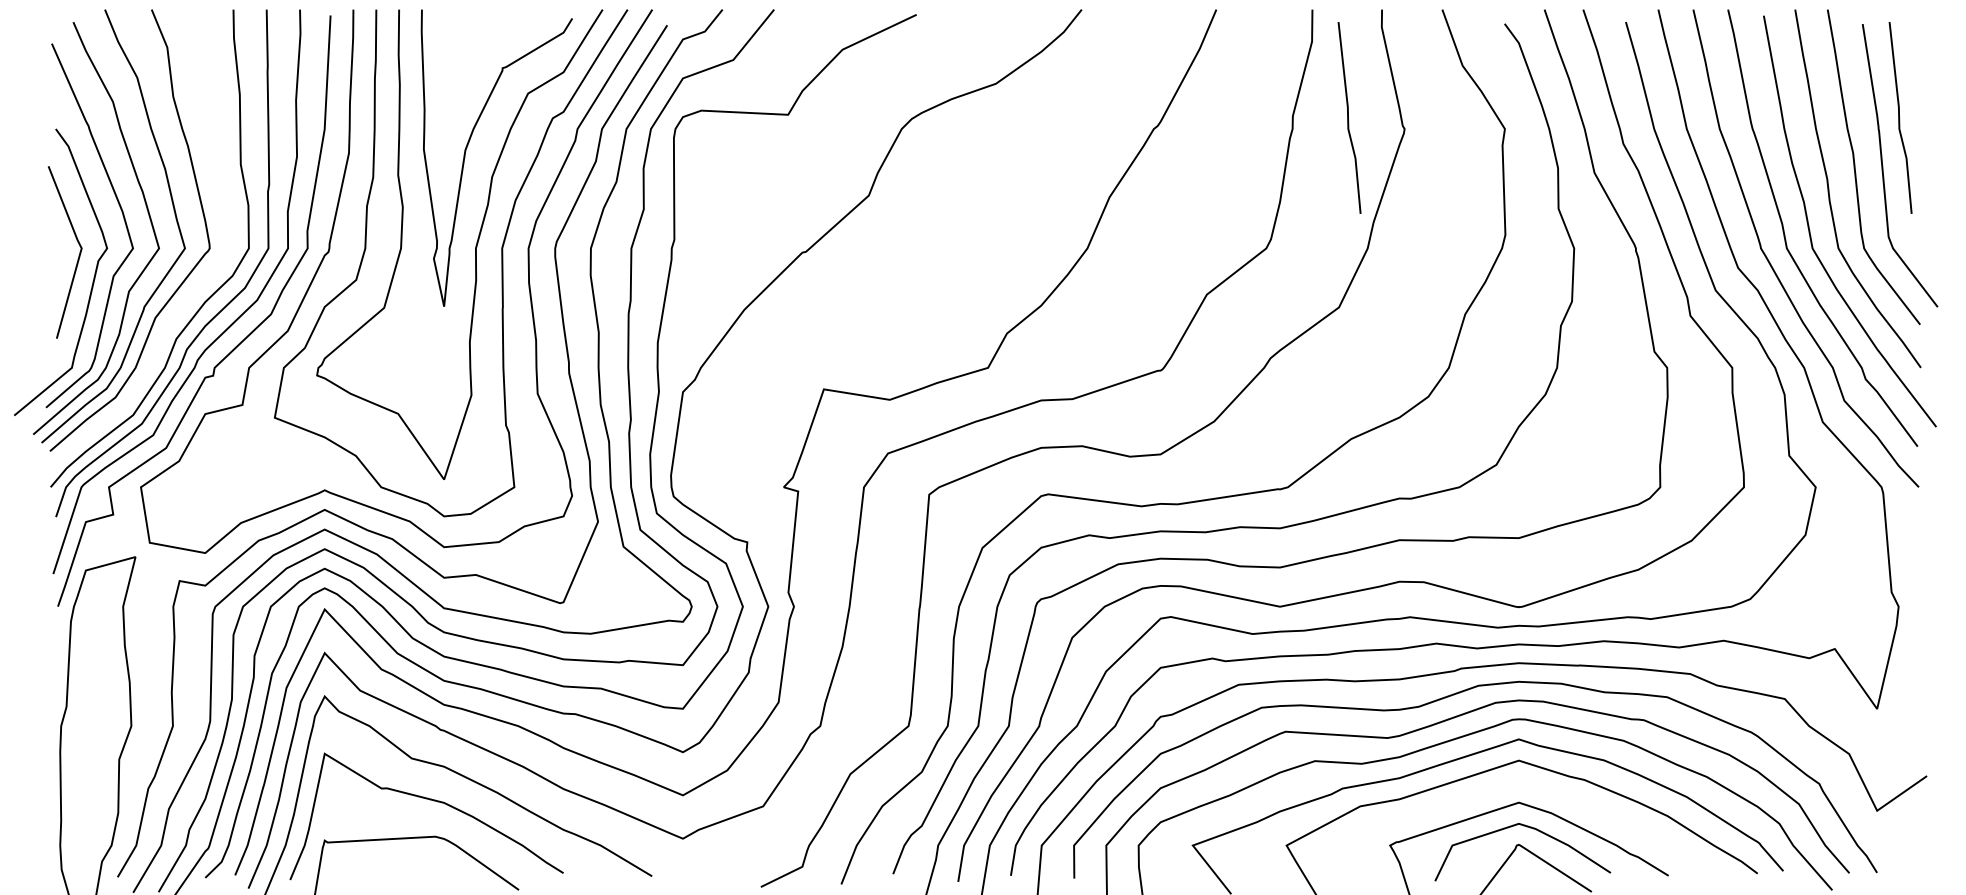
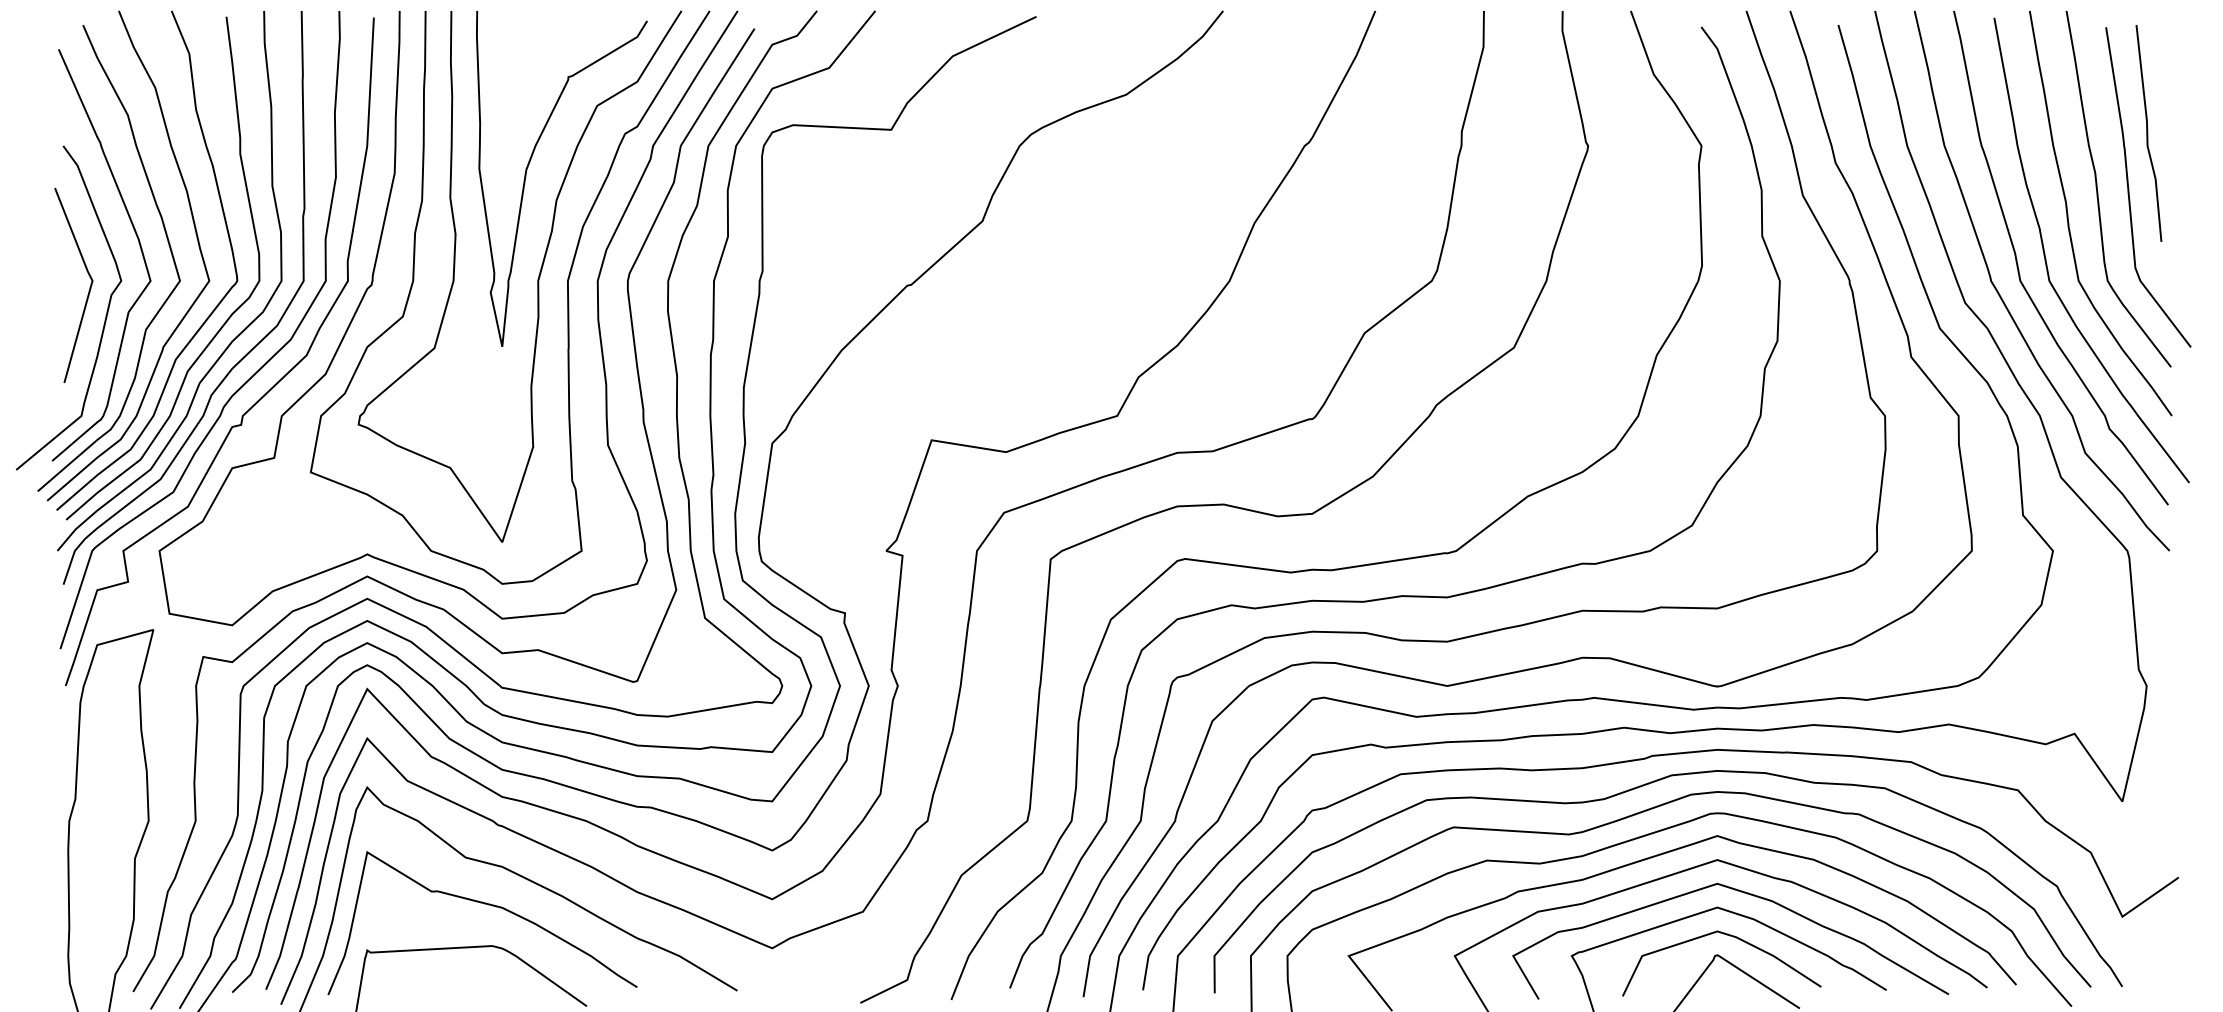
line: (1349, 118) -> (1525, 133), removed
curve: (200, 282) -> (226, 319), added
curve: (1539, 789) -> (1740, 892), added

